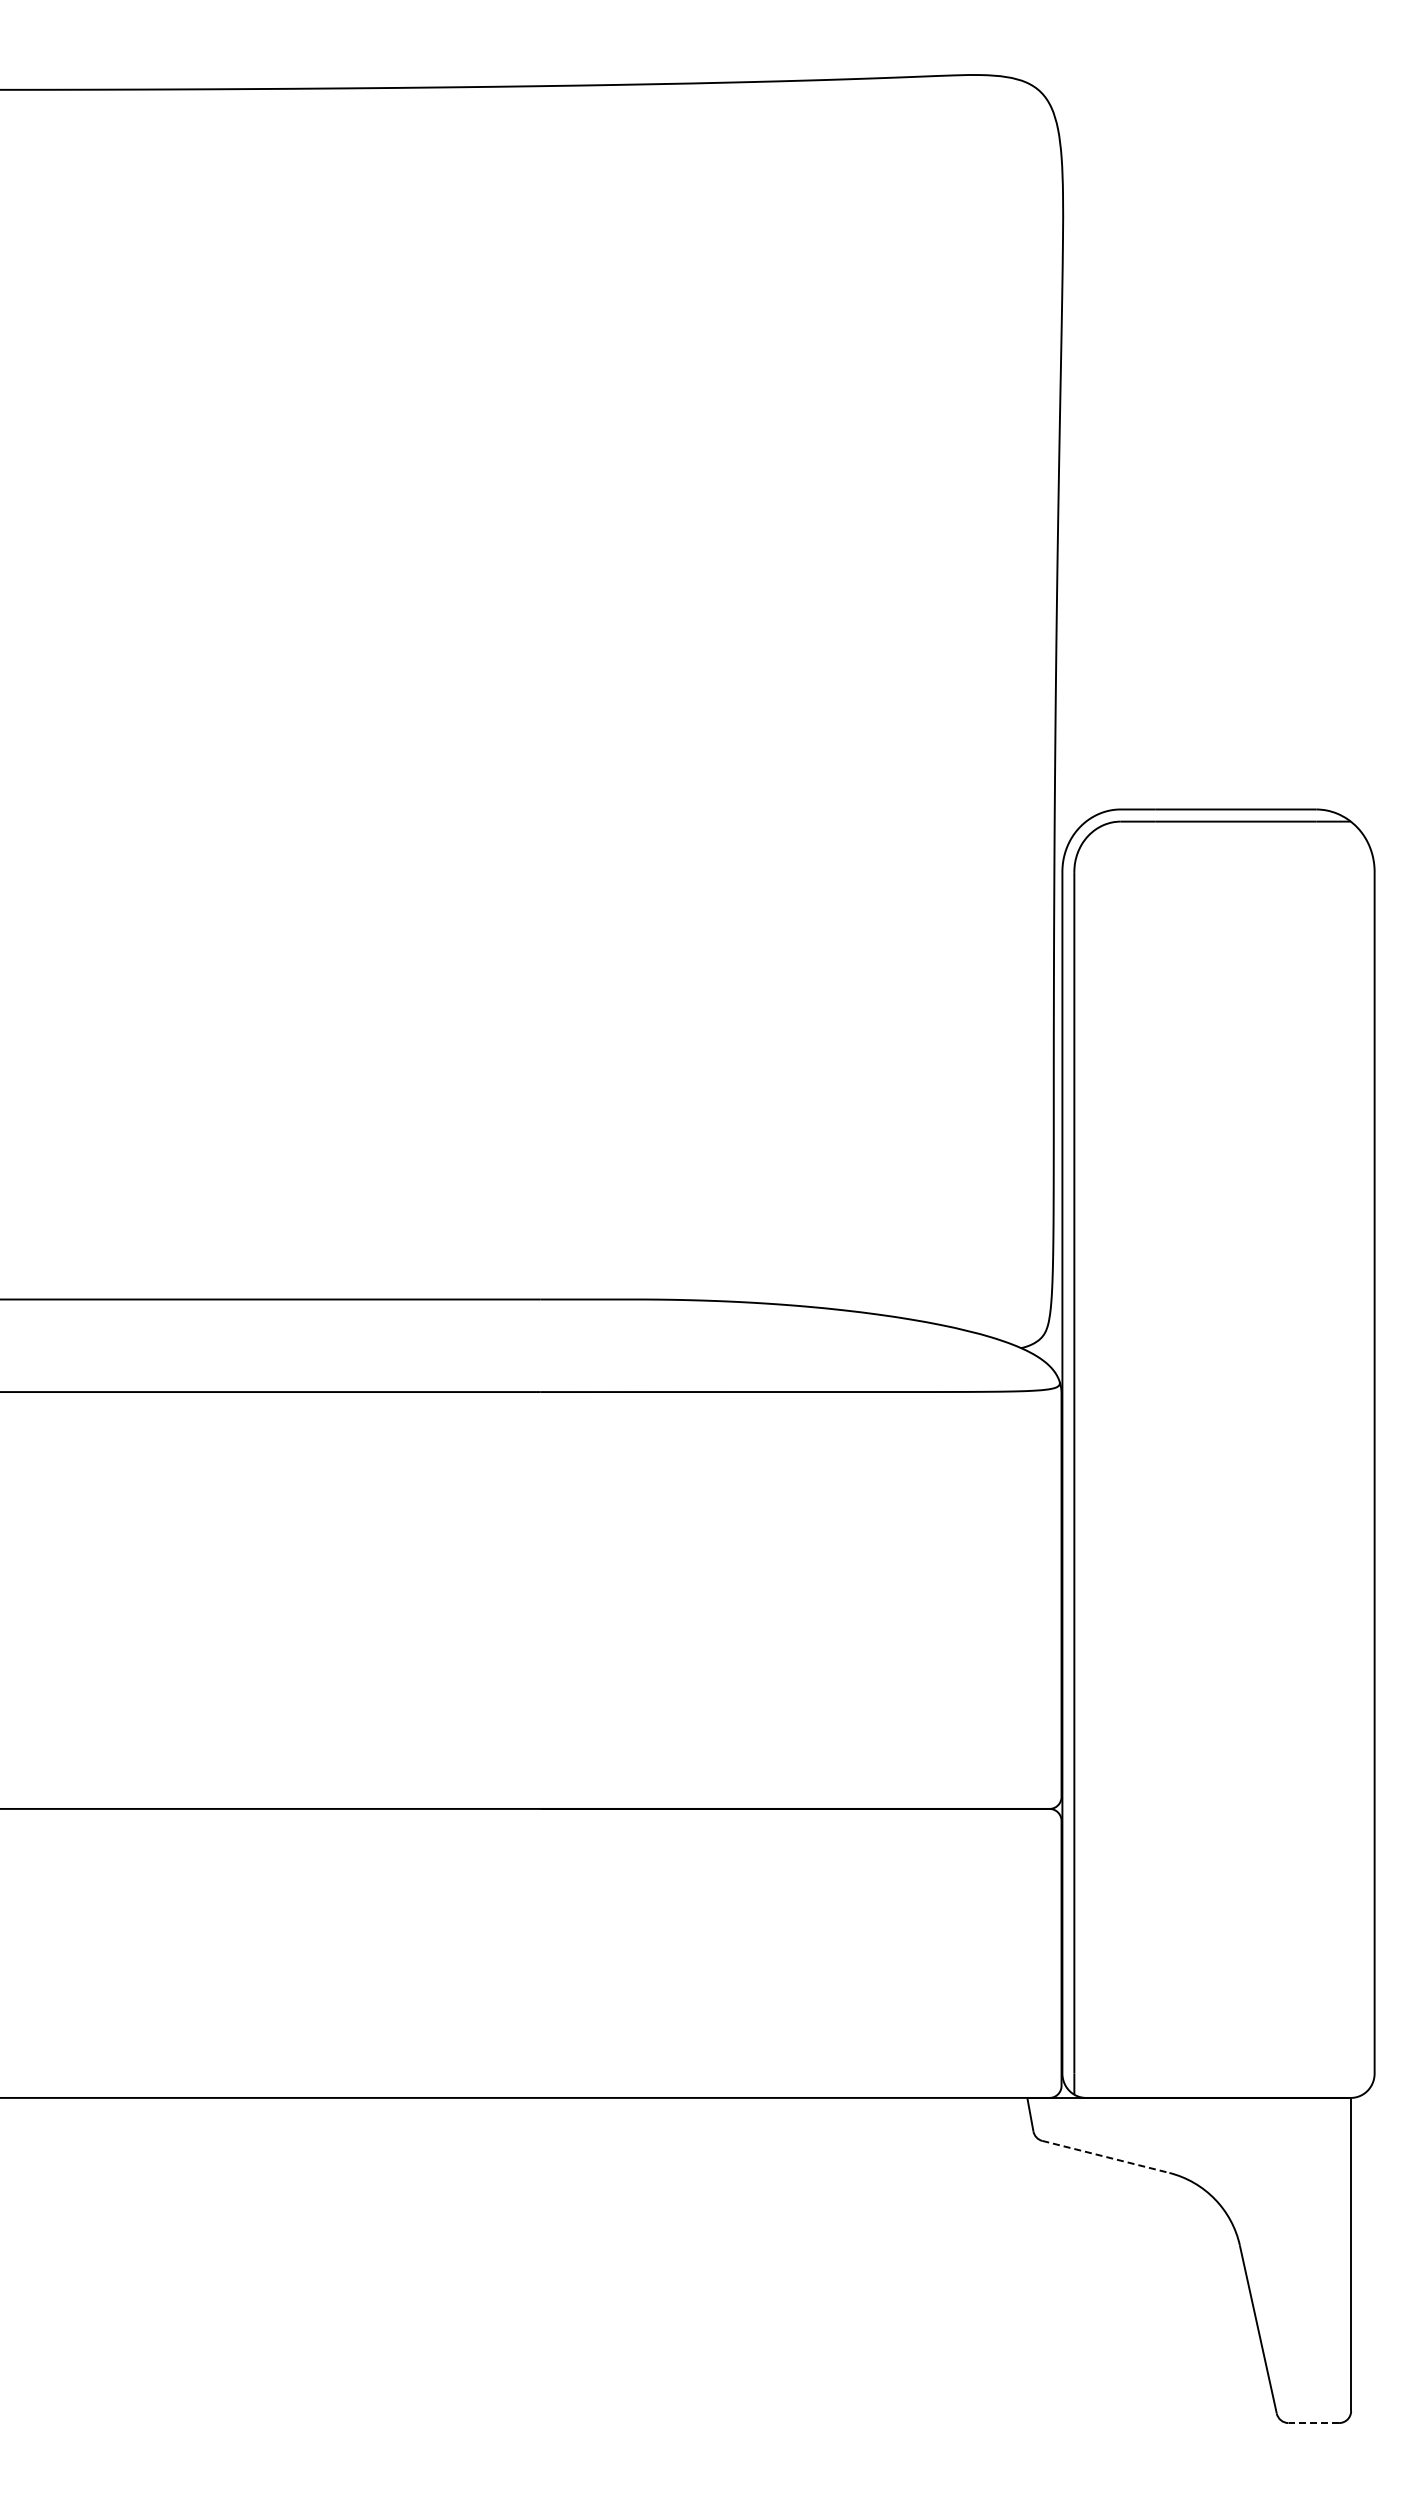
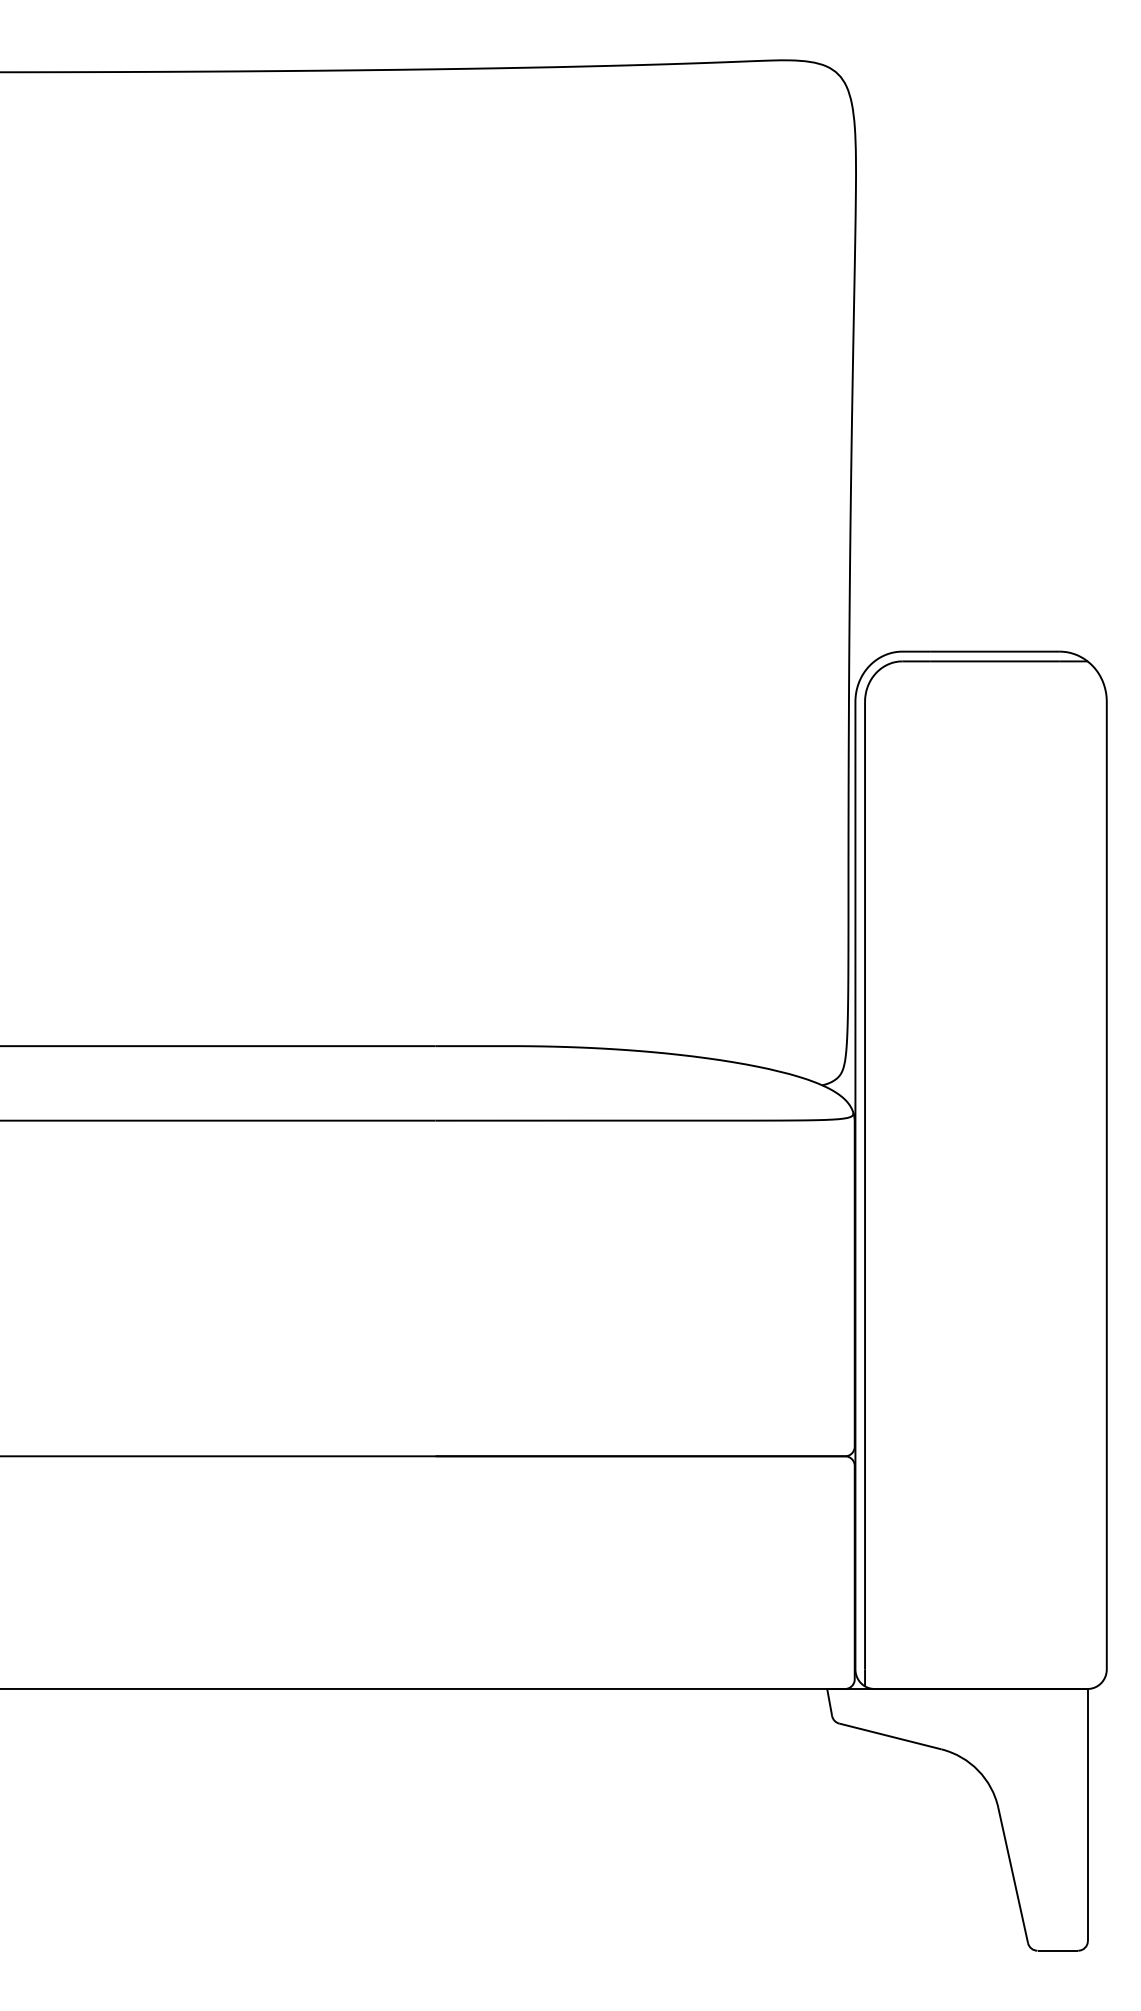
line: (1105, 2156) -> (890, 1736), dashed -> solid
line: (1313, 2423) -> (1057, 1951), dashed -> solid

